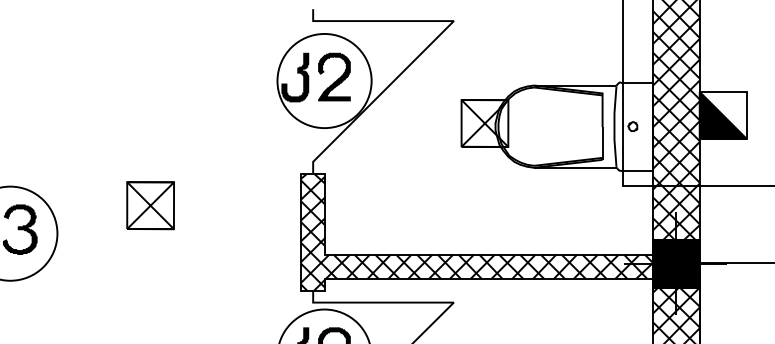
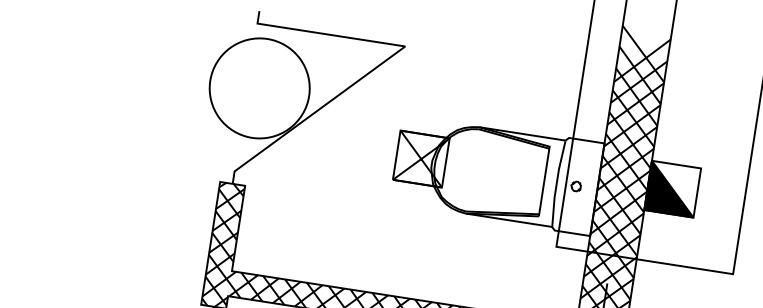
part: (334, 76) -> (270, 85), removed
fill: (295, 77) -> (229, 79), removed
part: (150, 205) -> (56, 190), removed

